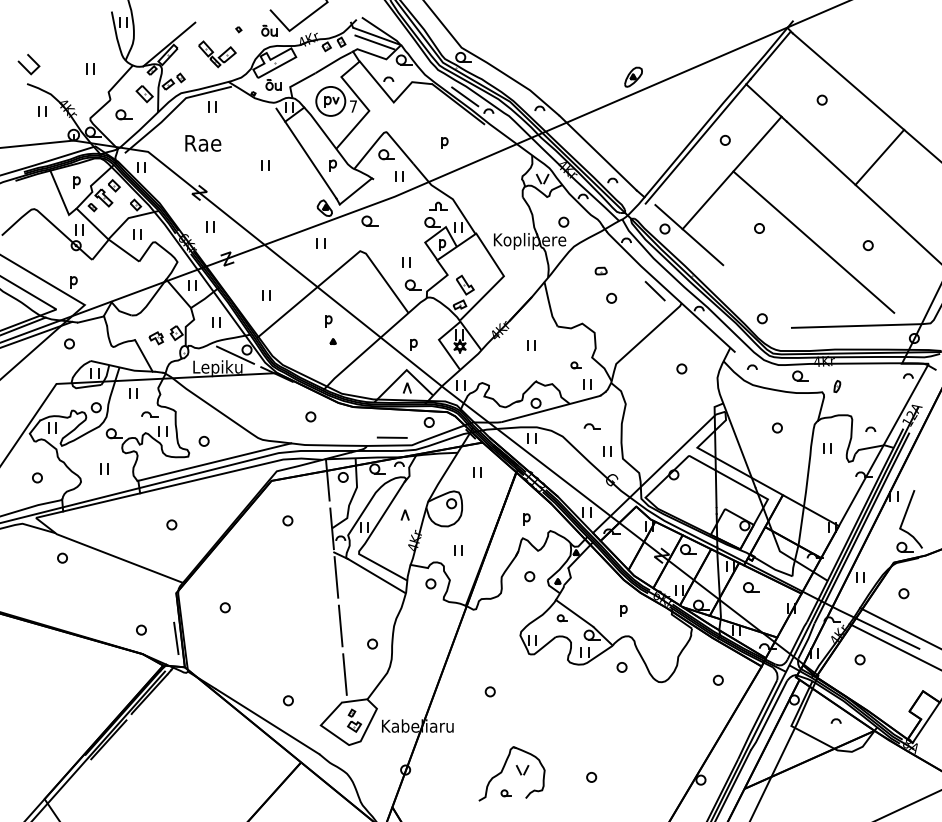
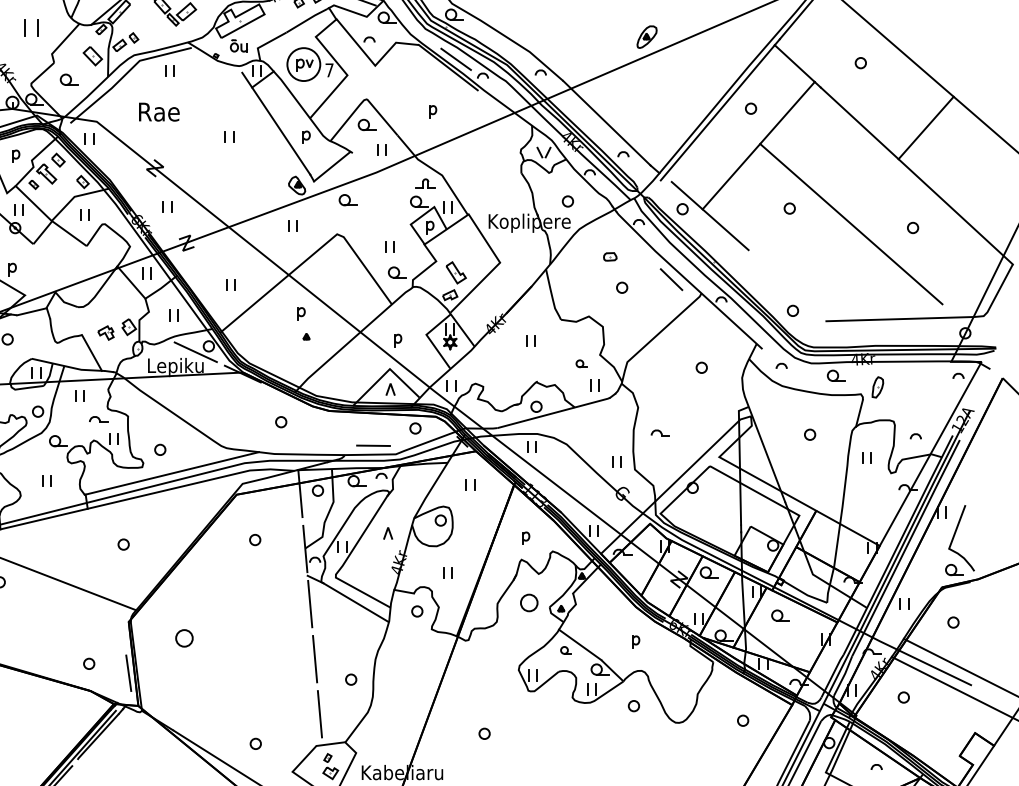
part: (90, 68) -> (31, 27), size x1.6
part: (837, 386) -> (878, 387), size x1.6
part: (591, 426) -> (659, 433), moved
part: (529, 576) -> (529, 603), size x1.6
part: (224, 607) -> (183, 638), size x1.6

